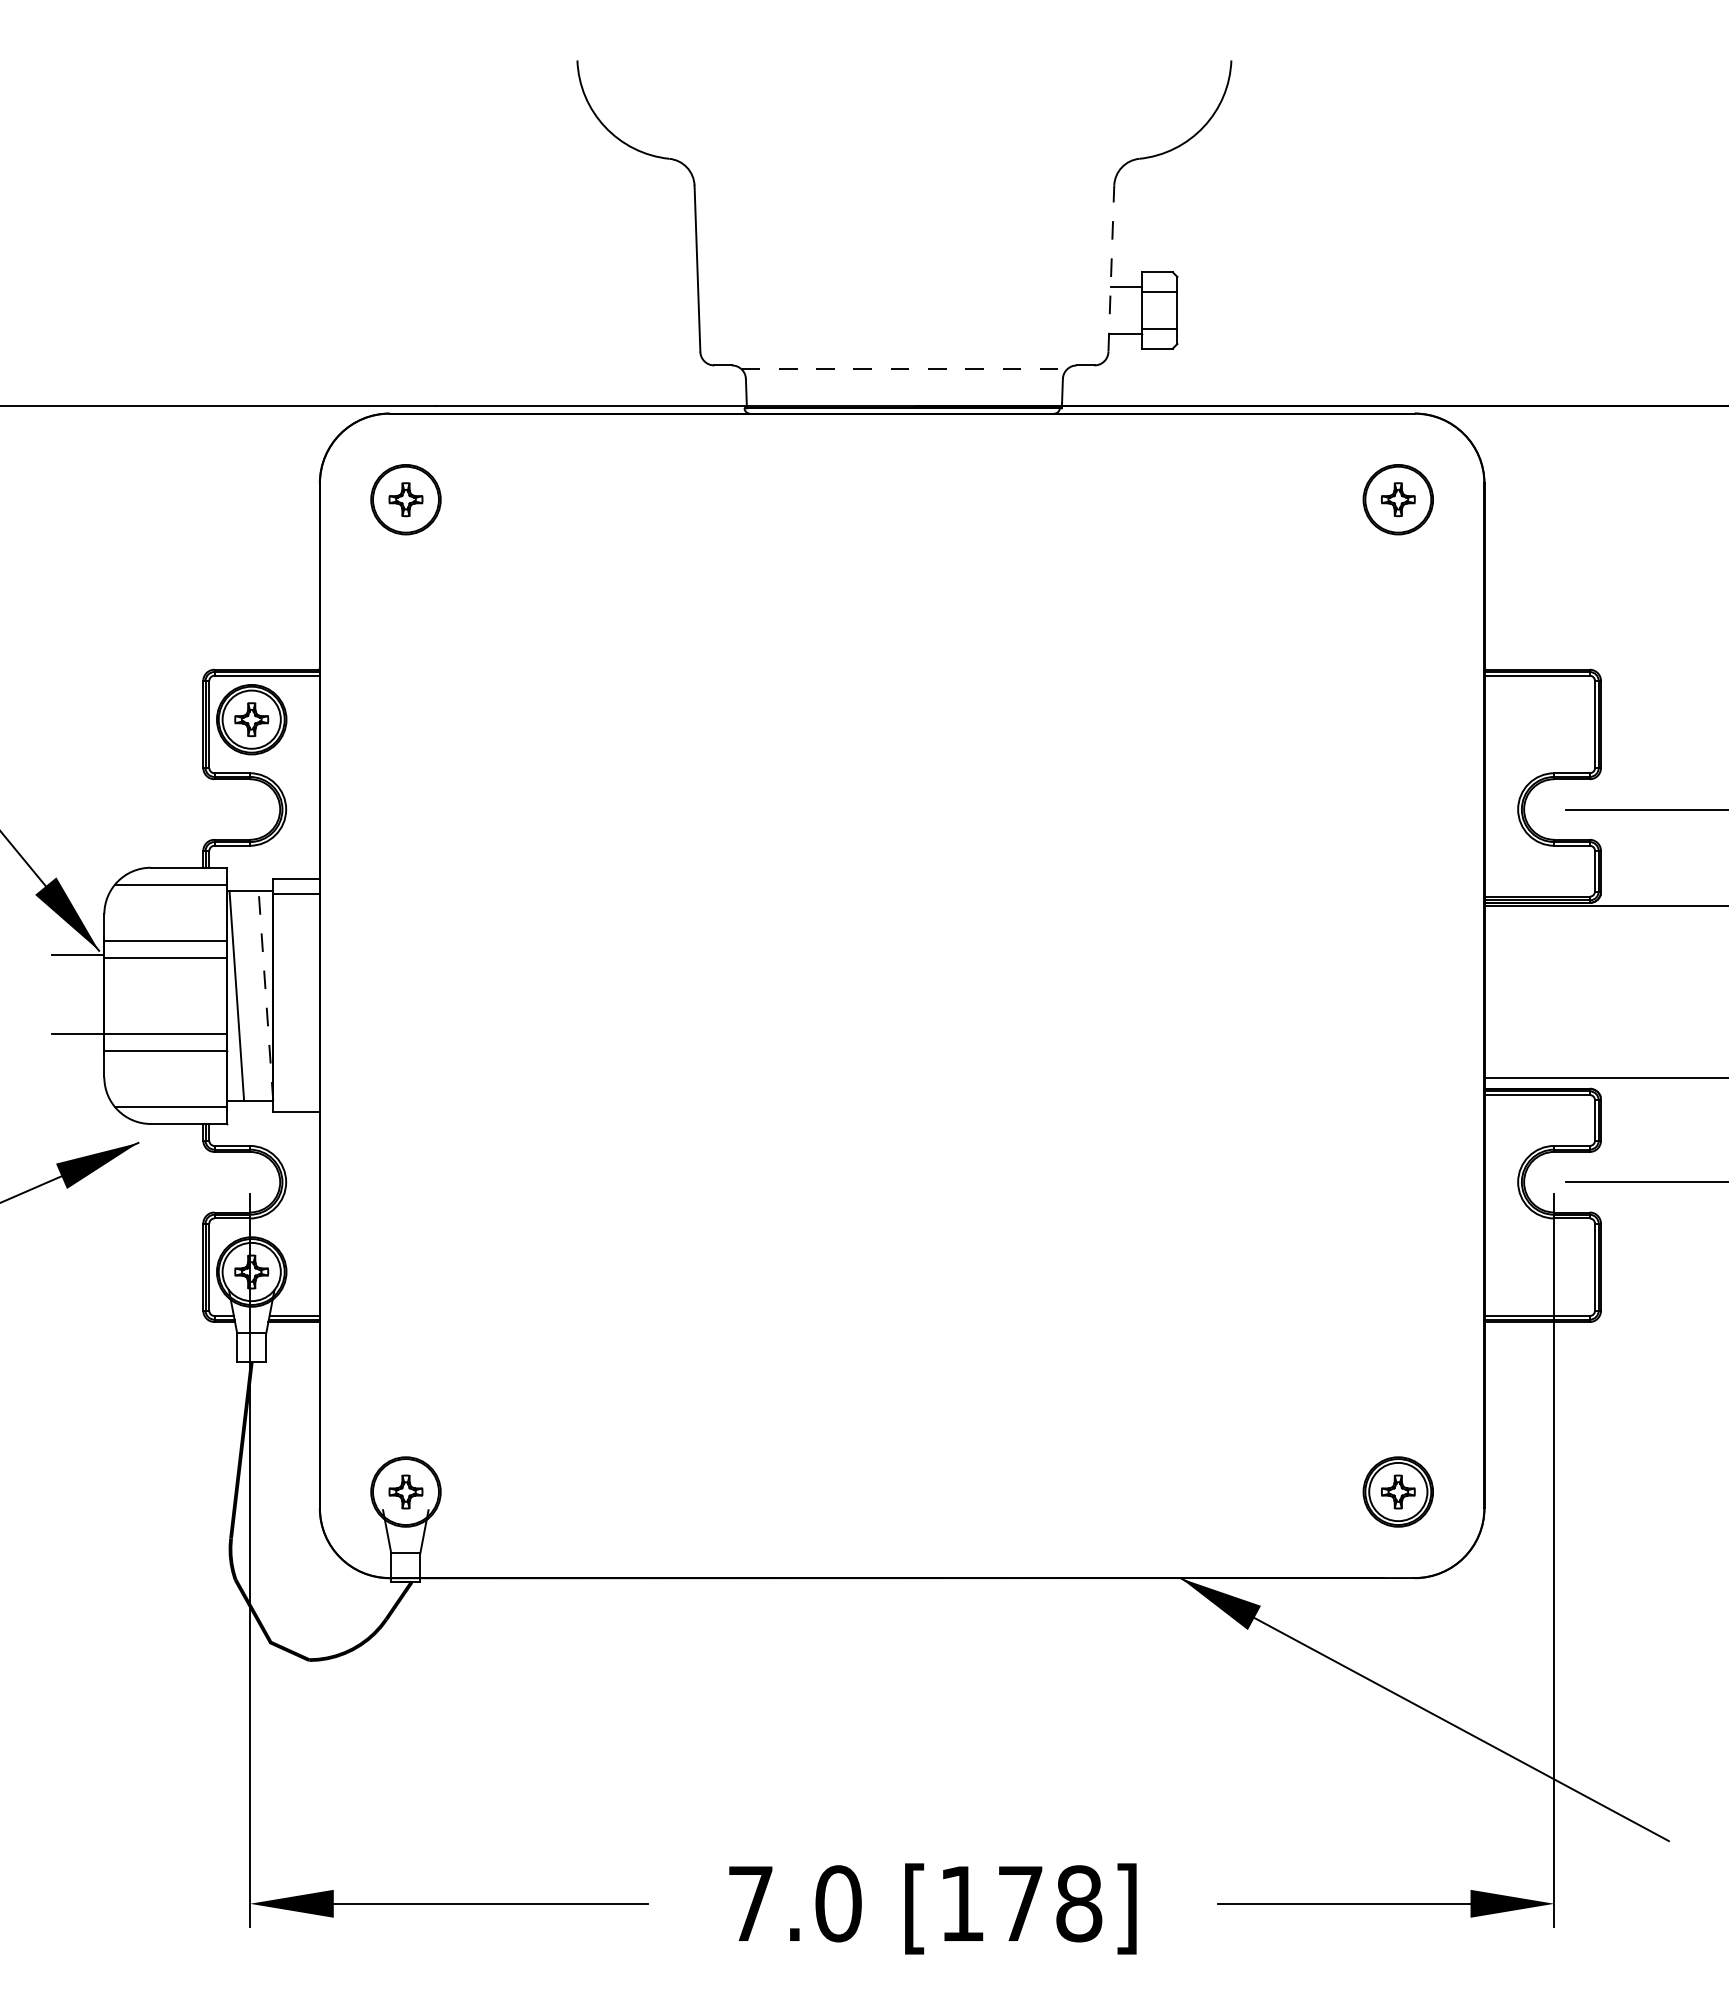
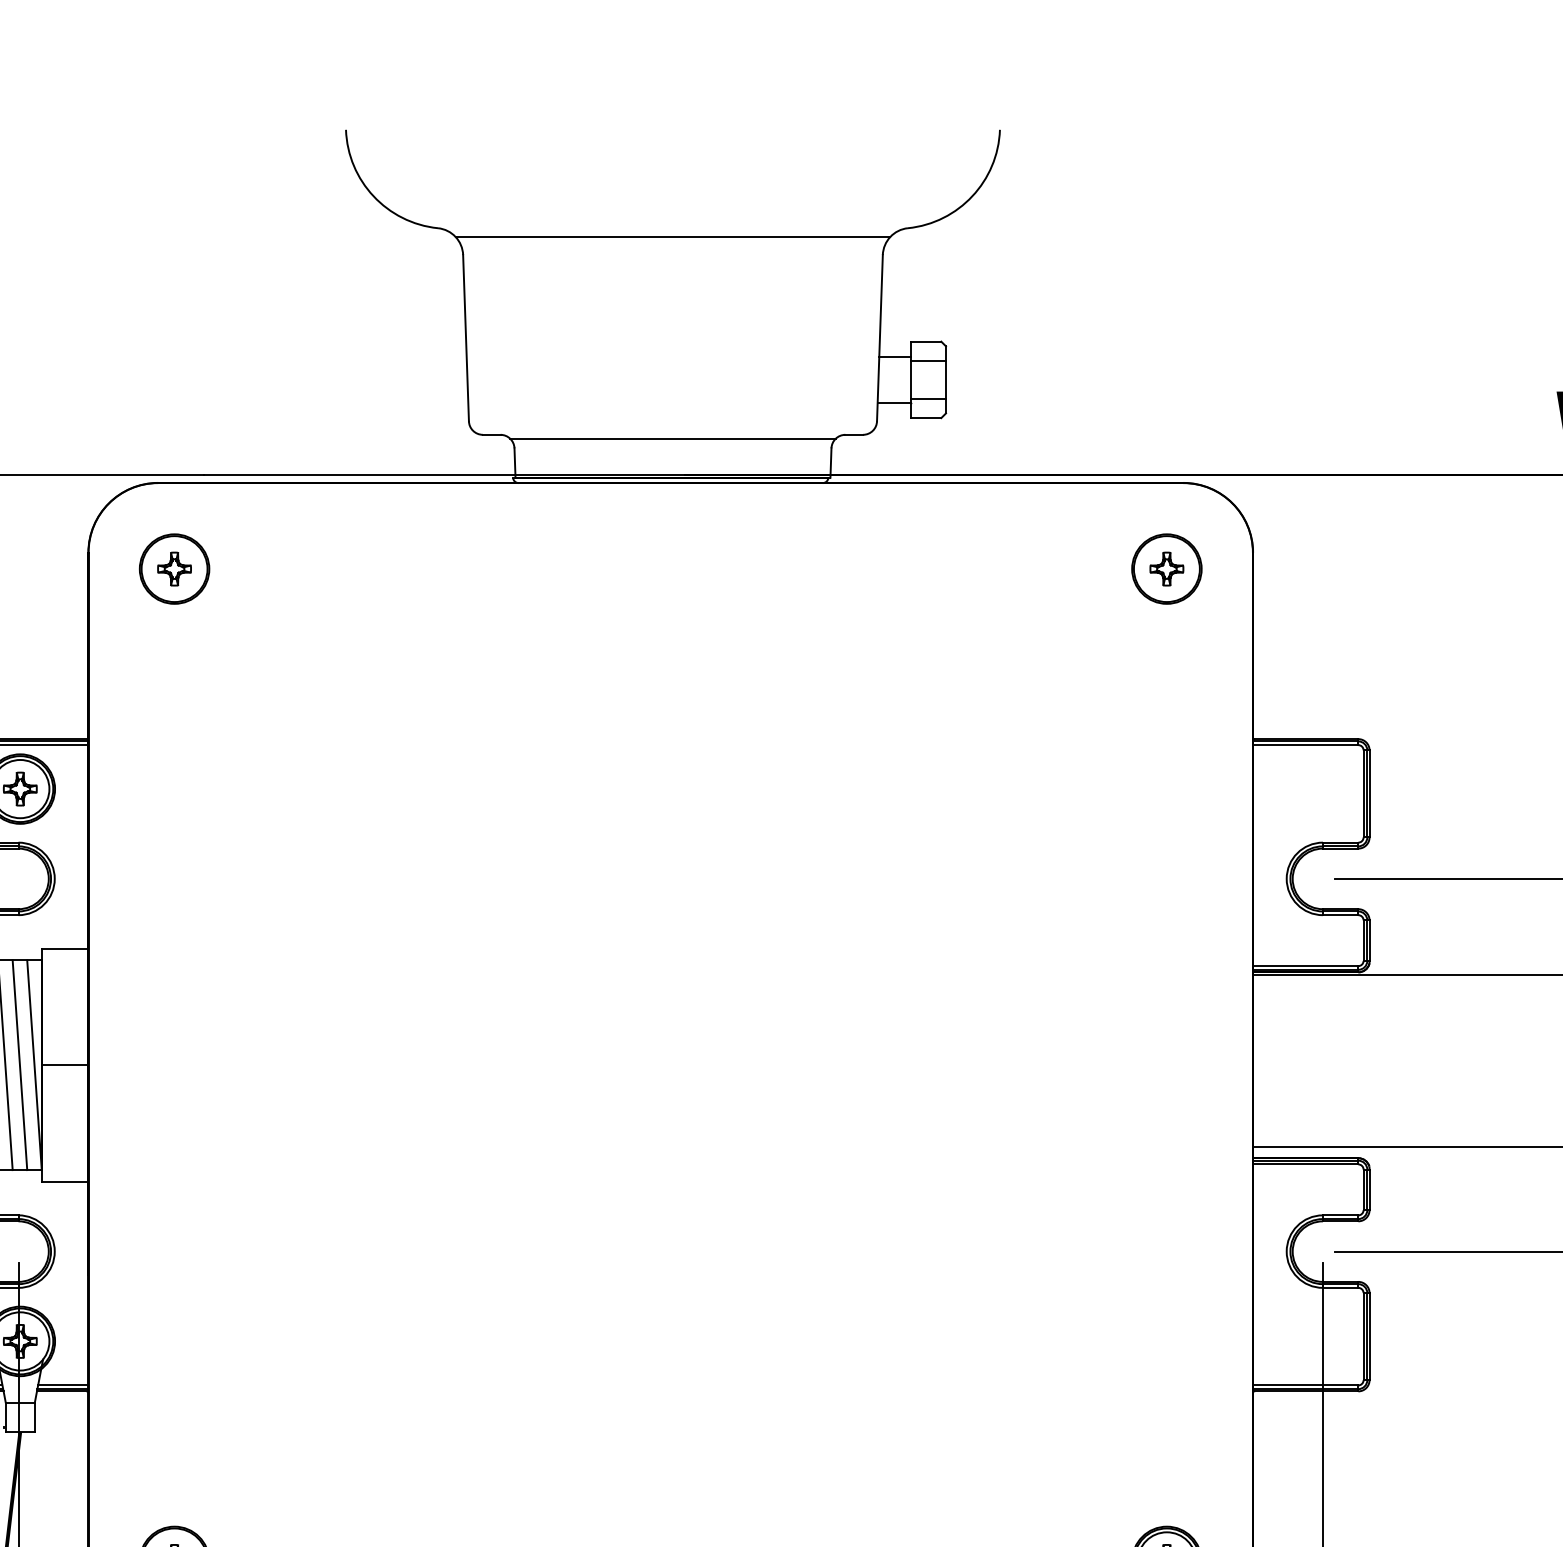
line: (904, 167) -> (673, 236), added
line: (1111, 268) -> (880, 337), dashed -> solid
line: (904, 369) -> (673, 438), dashed -> solid
line: (296, 893) -> (65, 1064), moved
line: (251, 995) -> (20, 1064), added
line: (265, 995) -> (34, 1064), dashed -> solid

